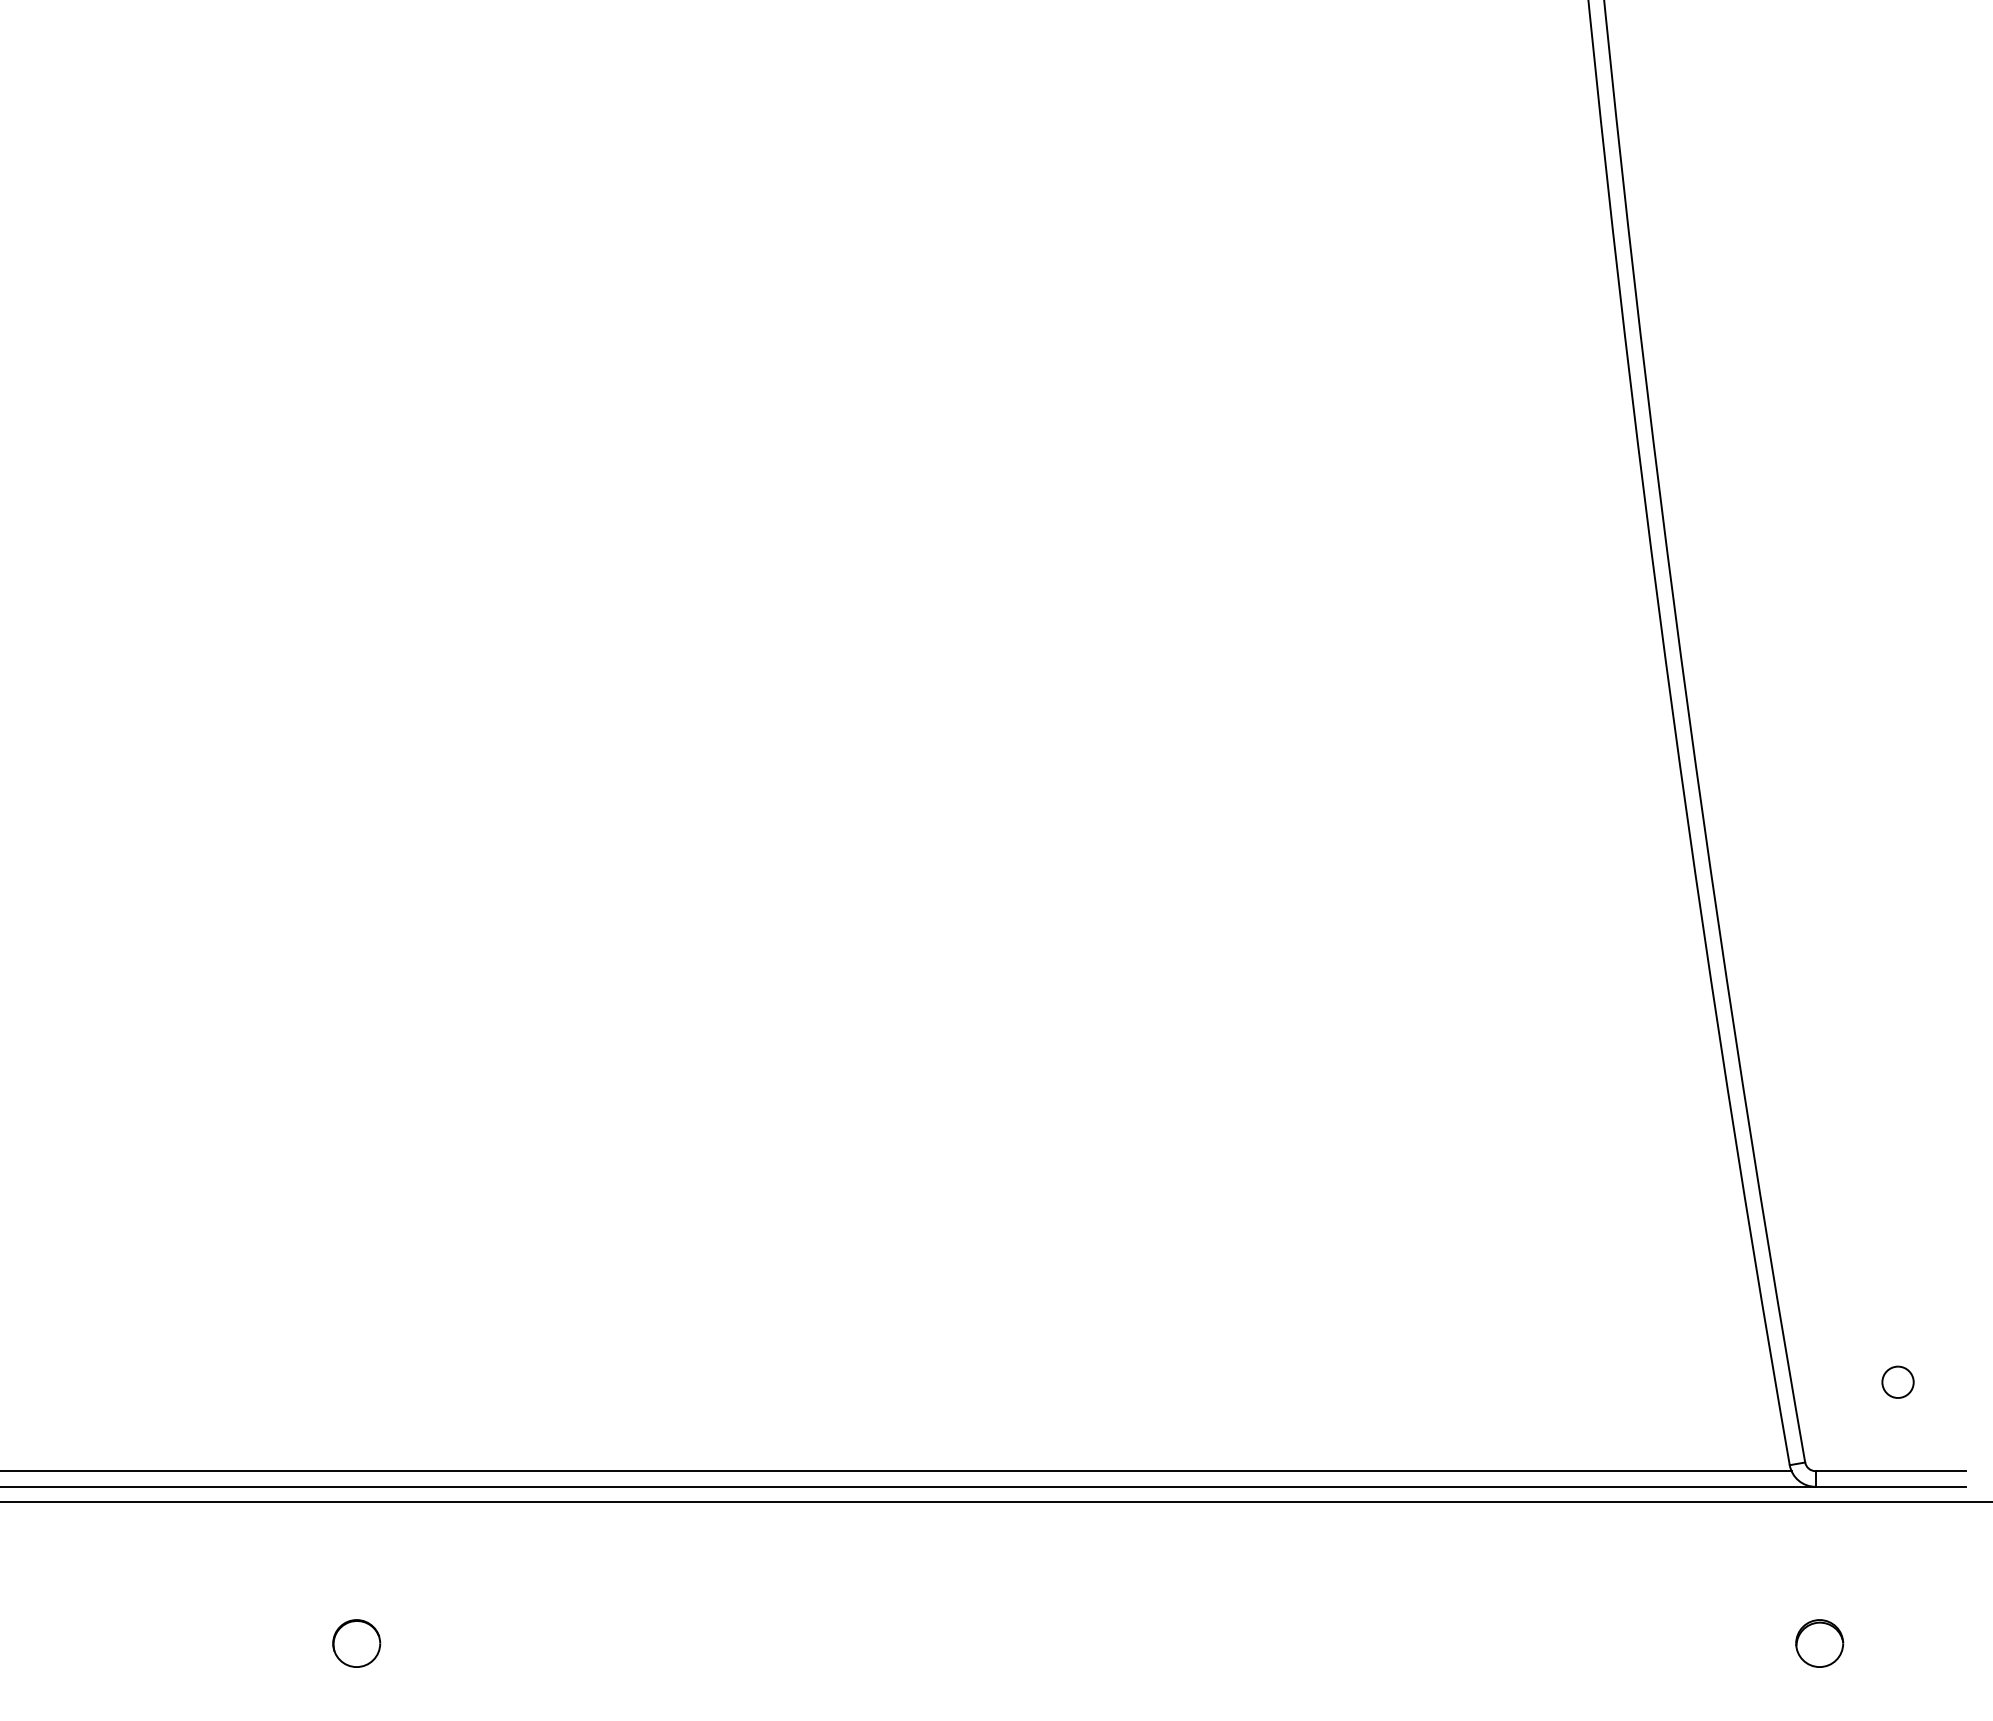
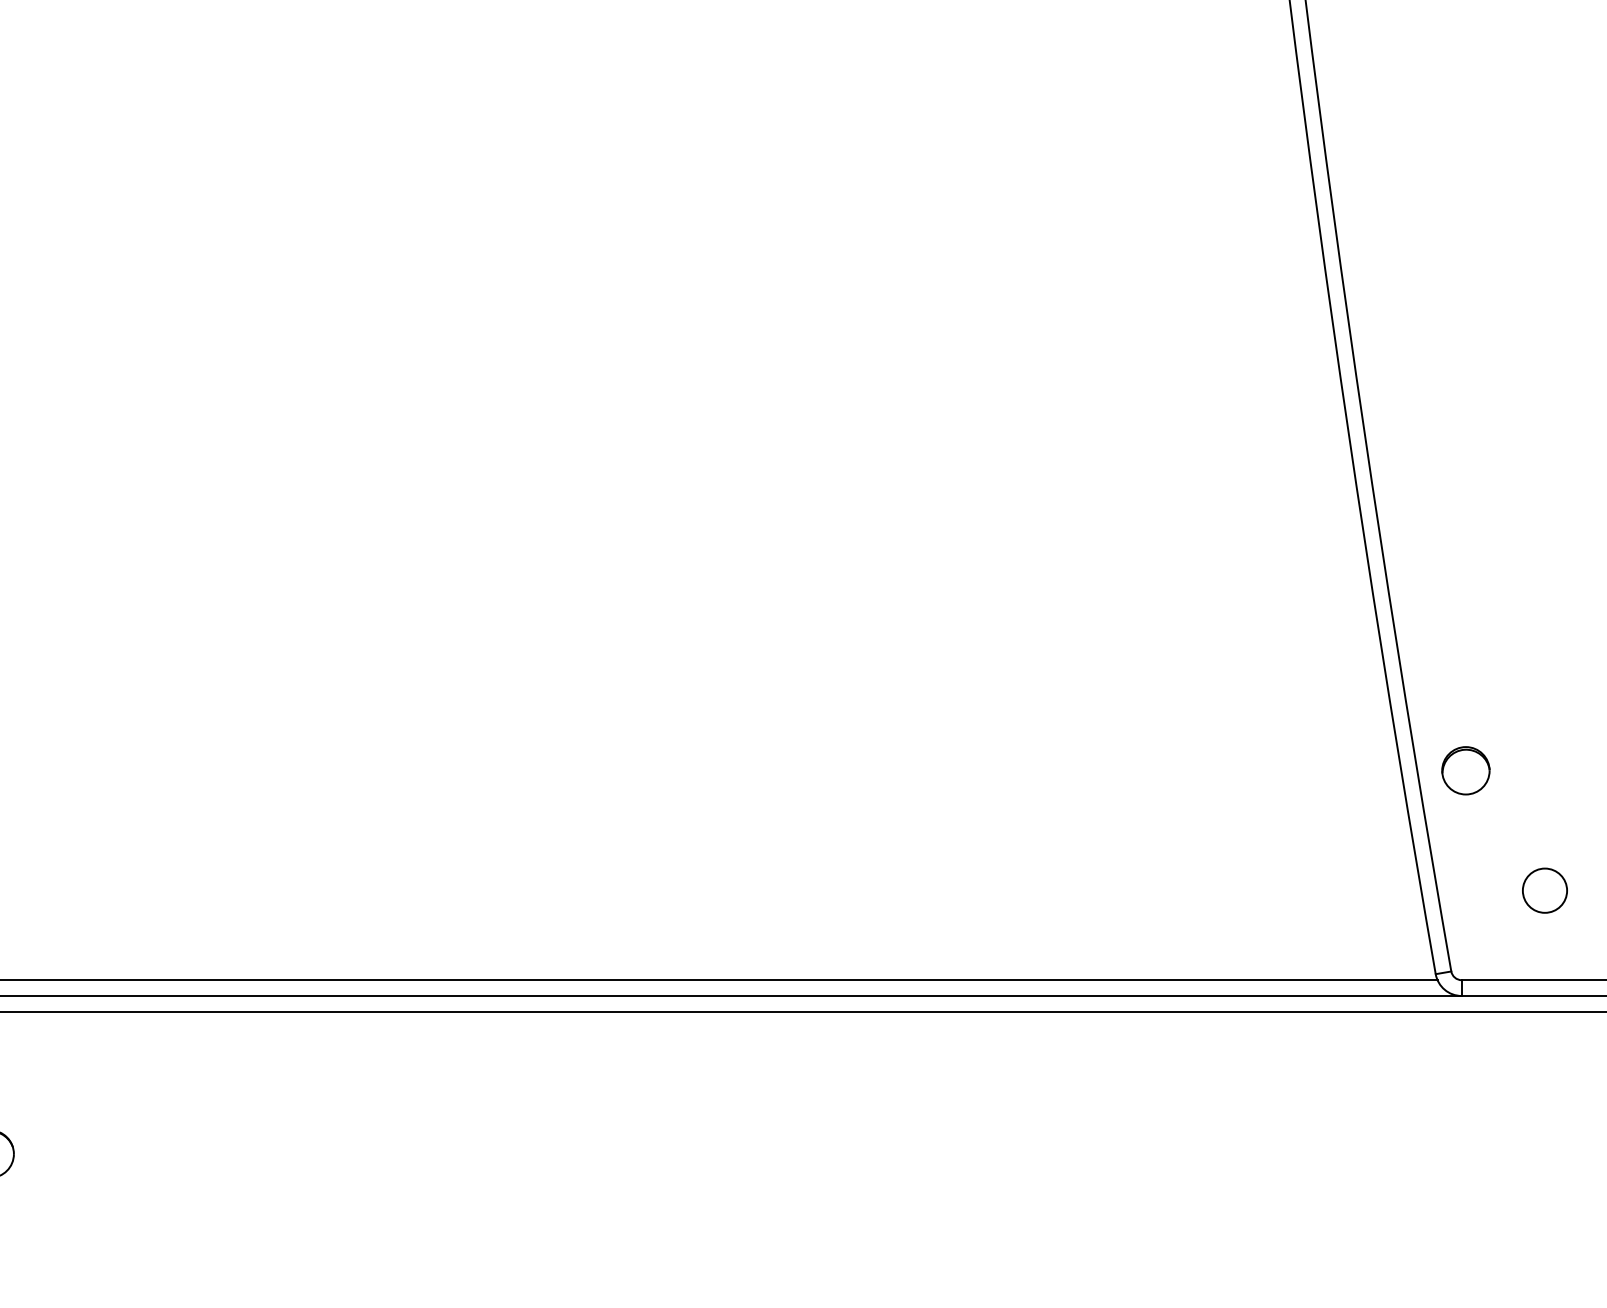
part: (1897, 1381) -> (1544, 889), size x1.4
part: (1819, 1643) -> (1465, 770), moved

